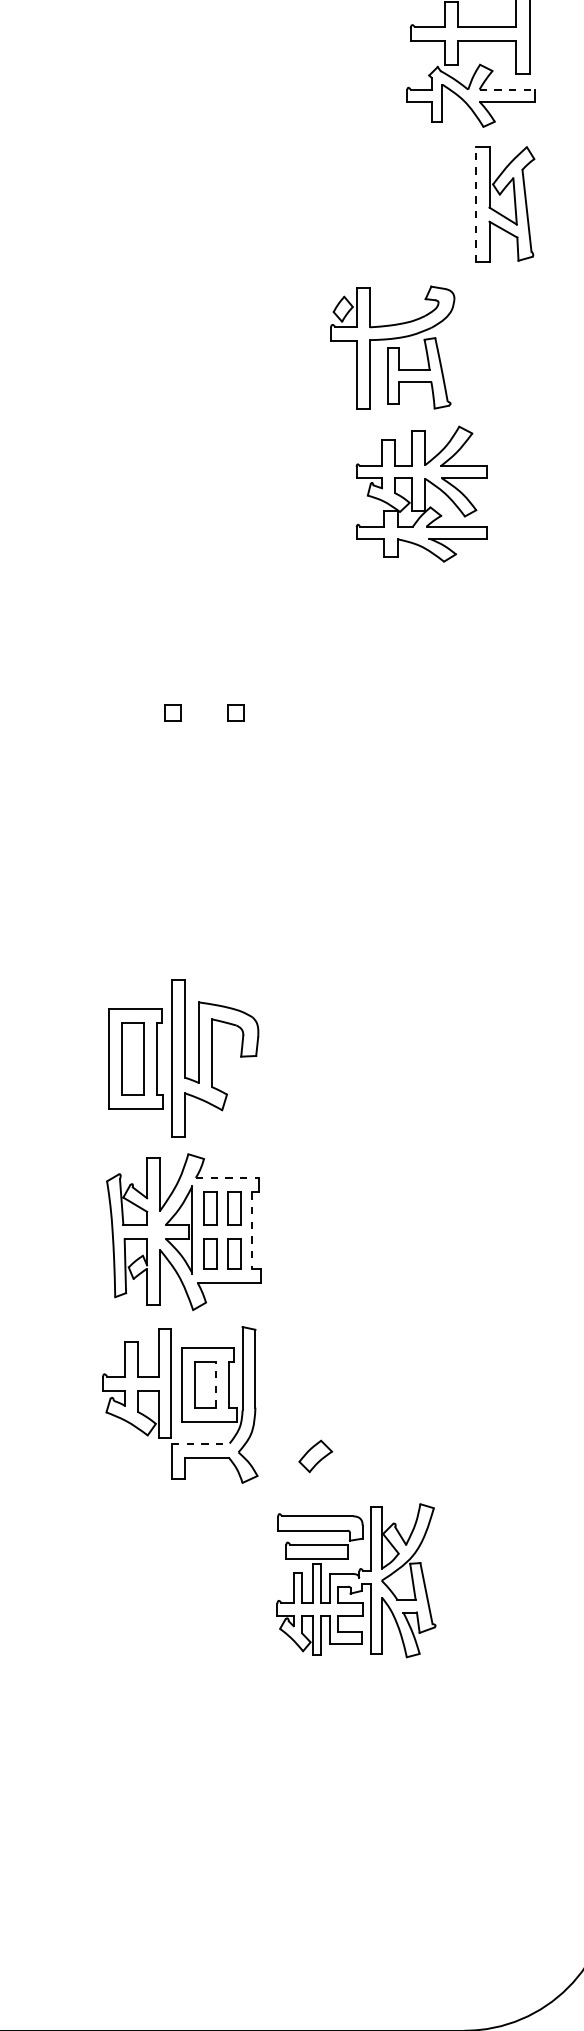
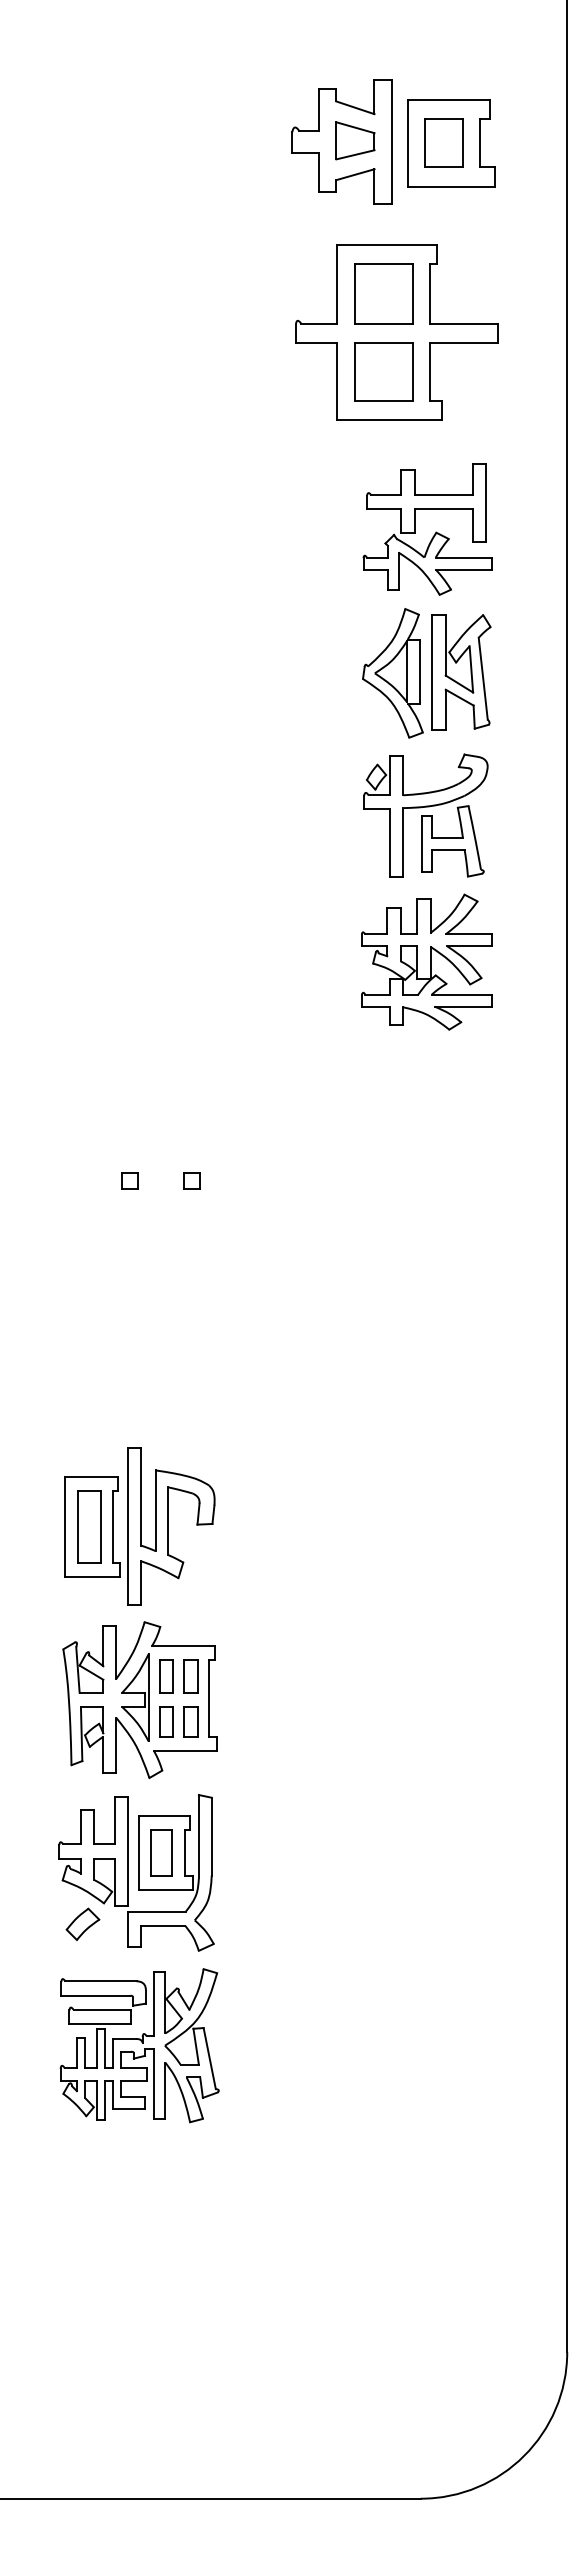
line: (507, 89) -> (463, 557), dashed -> solid
line: (476, 204) -> (432, 672), dashed -> solid
part: (436, 205) -> (392, 673), added
part: (392, 347) -> (425, 815), moved
part: (421, 493) -> (426, 961), moved
line: (228, 1177) -> (184, 1645), dashed -> solid
line: (252, 1231) -> (208, 1699), dashed -> solid
line: (216, 1385) -> (172, 1853), dashed -> solid
line: (201, 1443) -> (157, 1911), dashed -> solid
part: (315, 1455) -> (82, 1923), moved
part: (356, 1580) -> (139, 2045), moved

